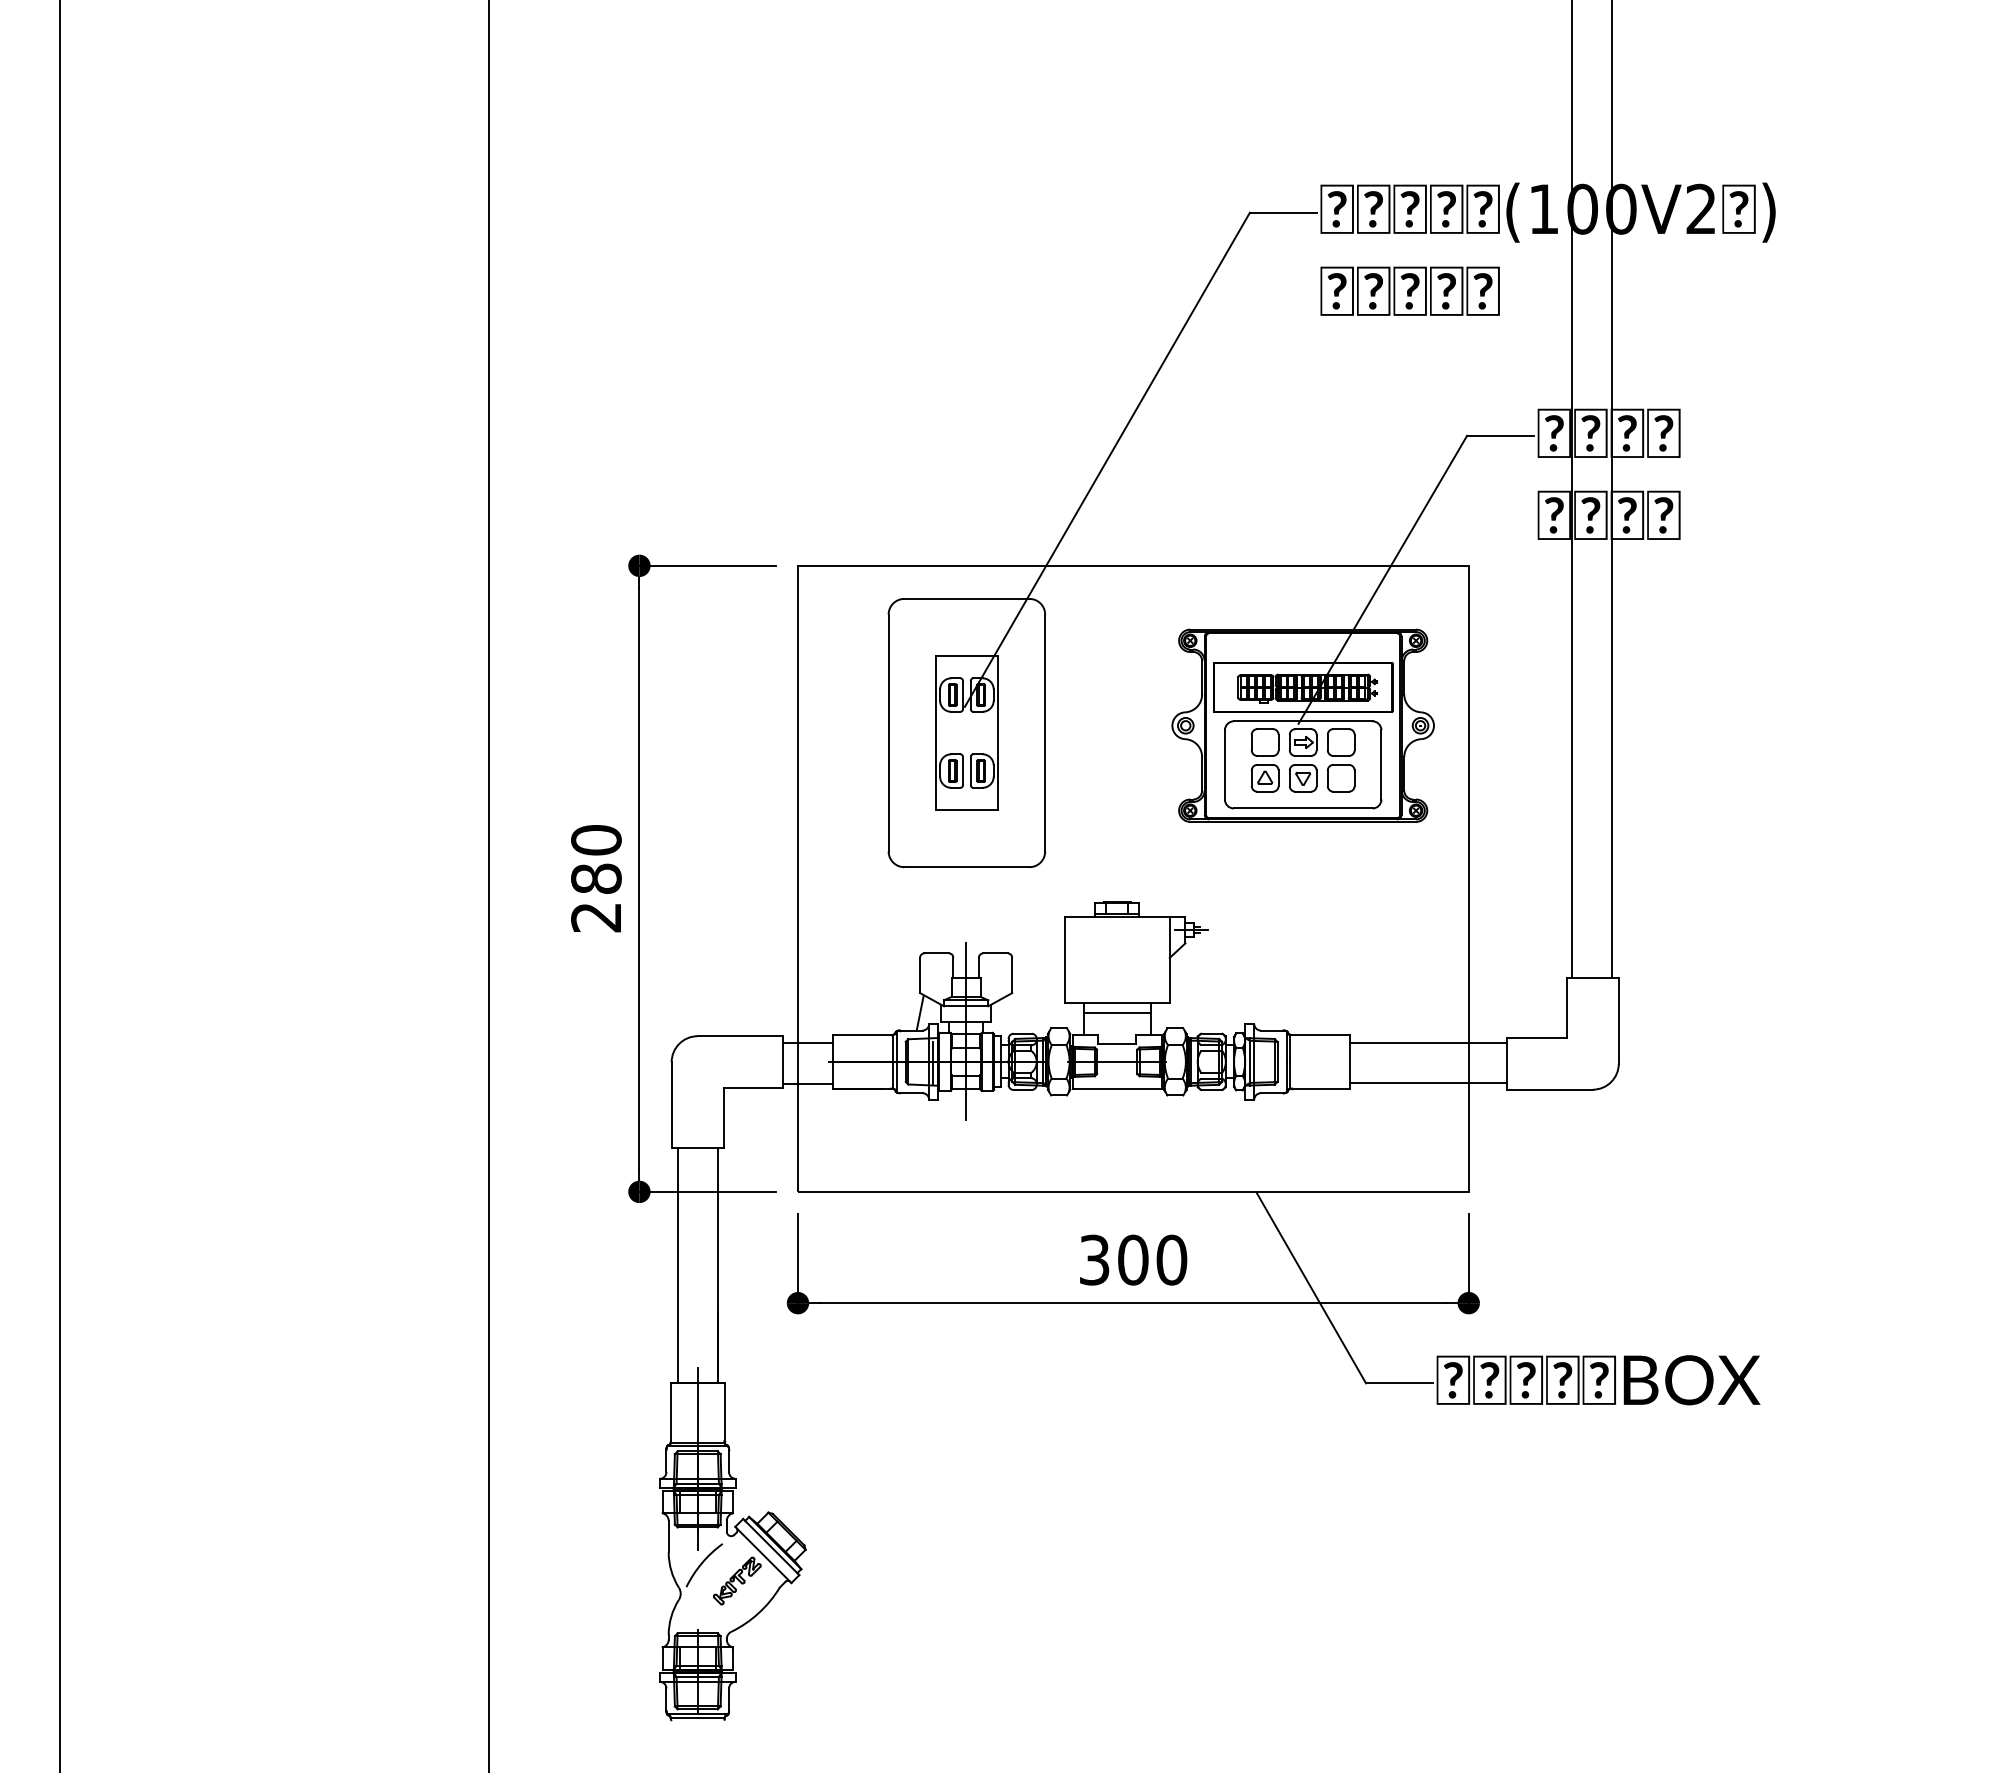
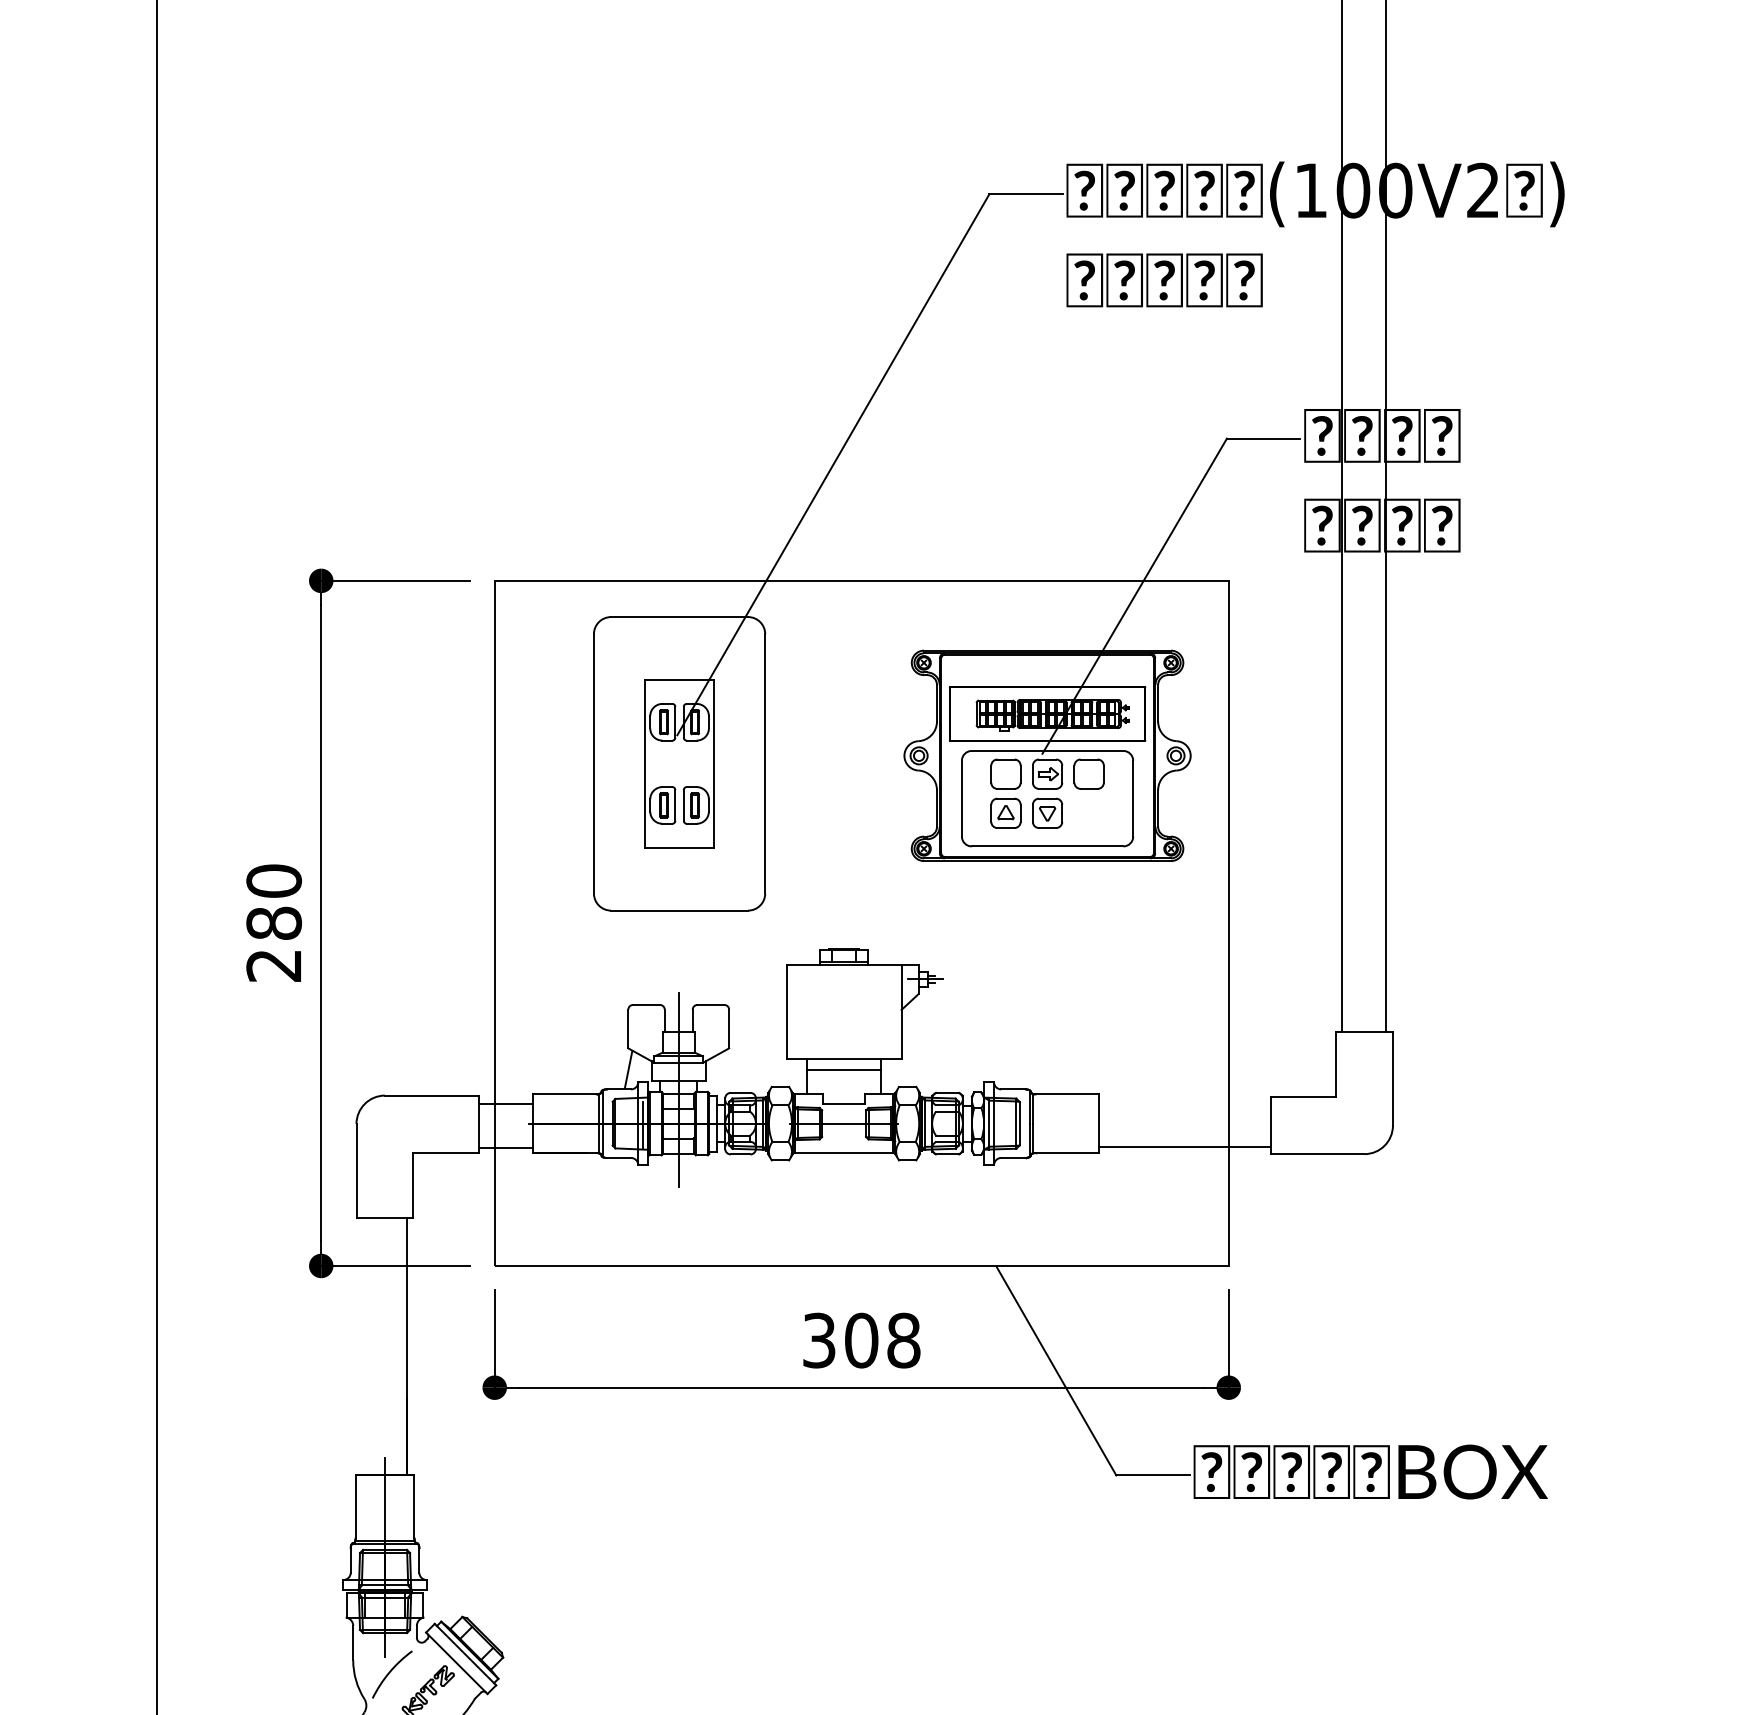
part: (1341, 778) -> (1089, 813), removed
line: (1428, 1043) -> (1184, 1103), removed
text: (1171, 1259) -> (903, 1339), 300 -> 308
line: (677, 1265) -> (362, 1346), removed

